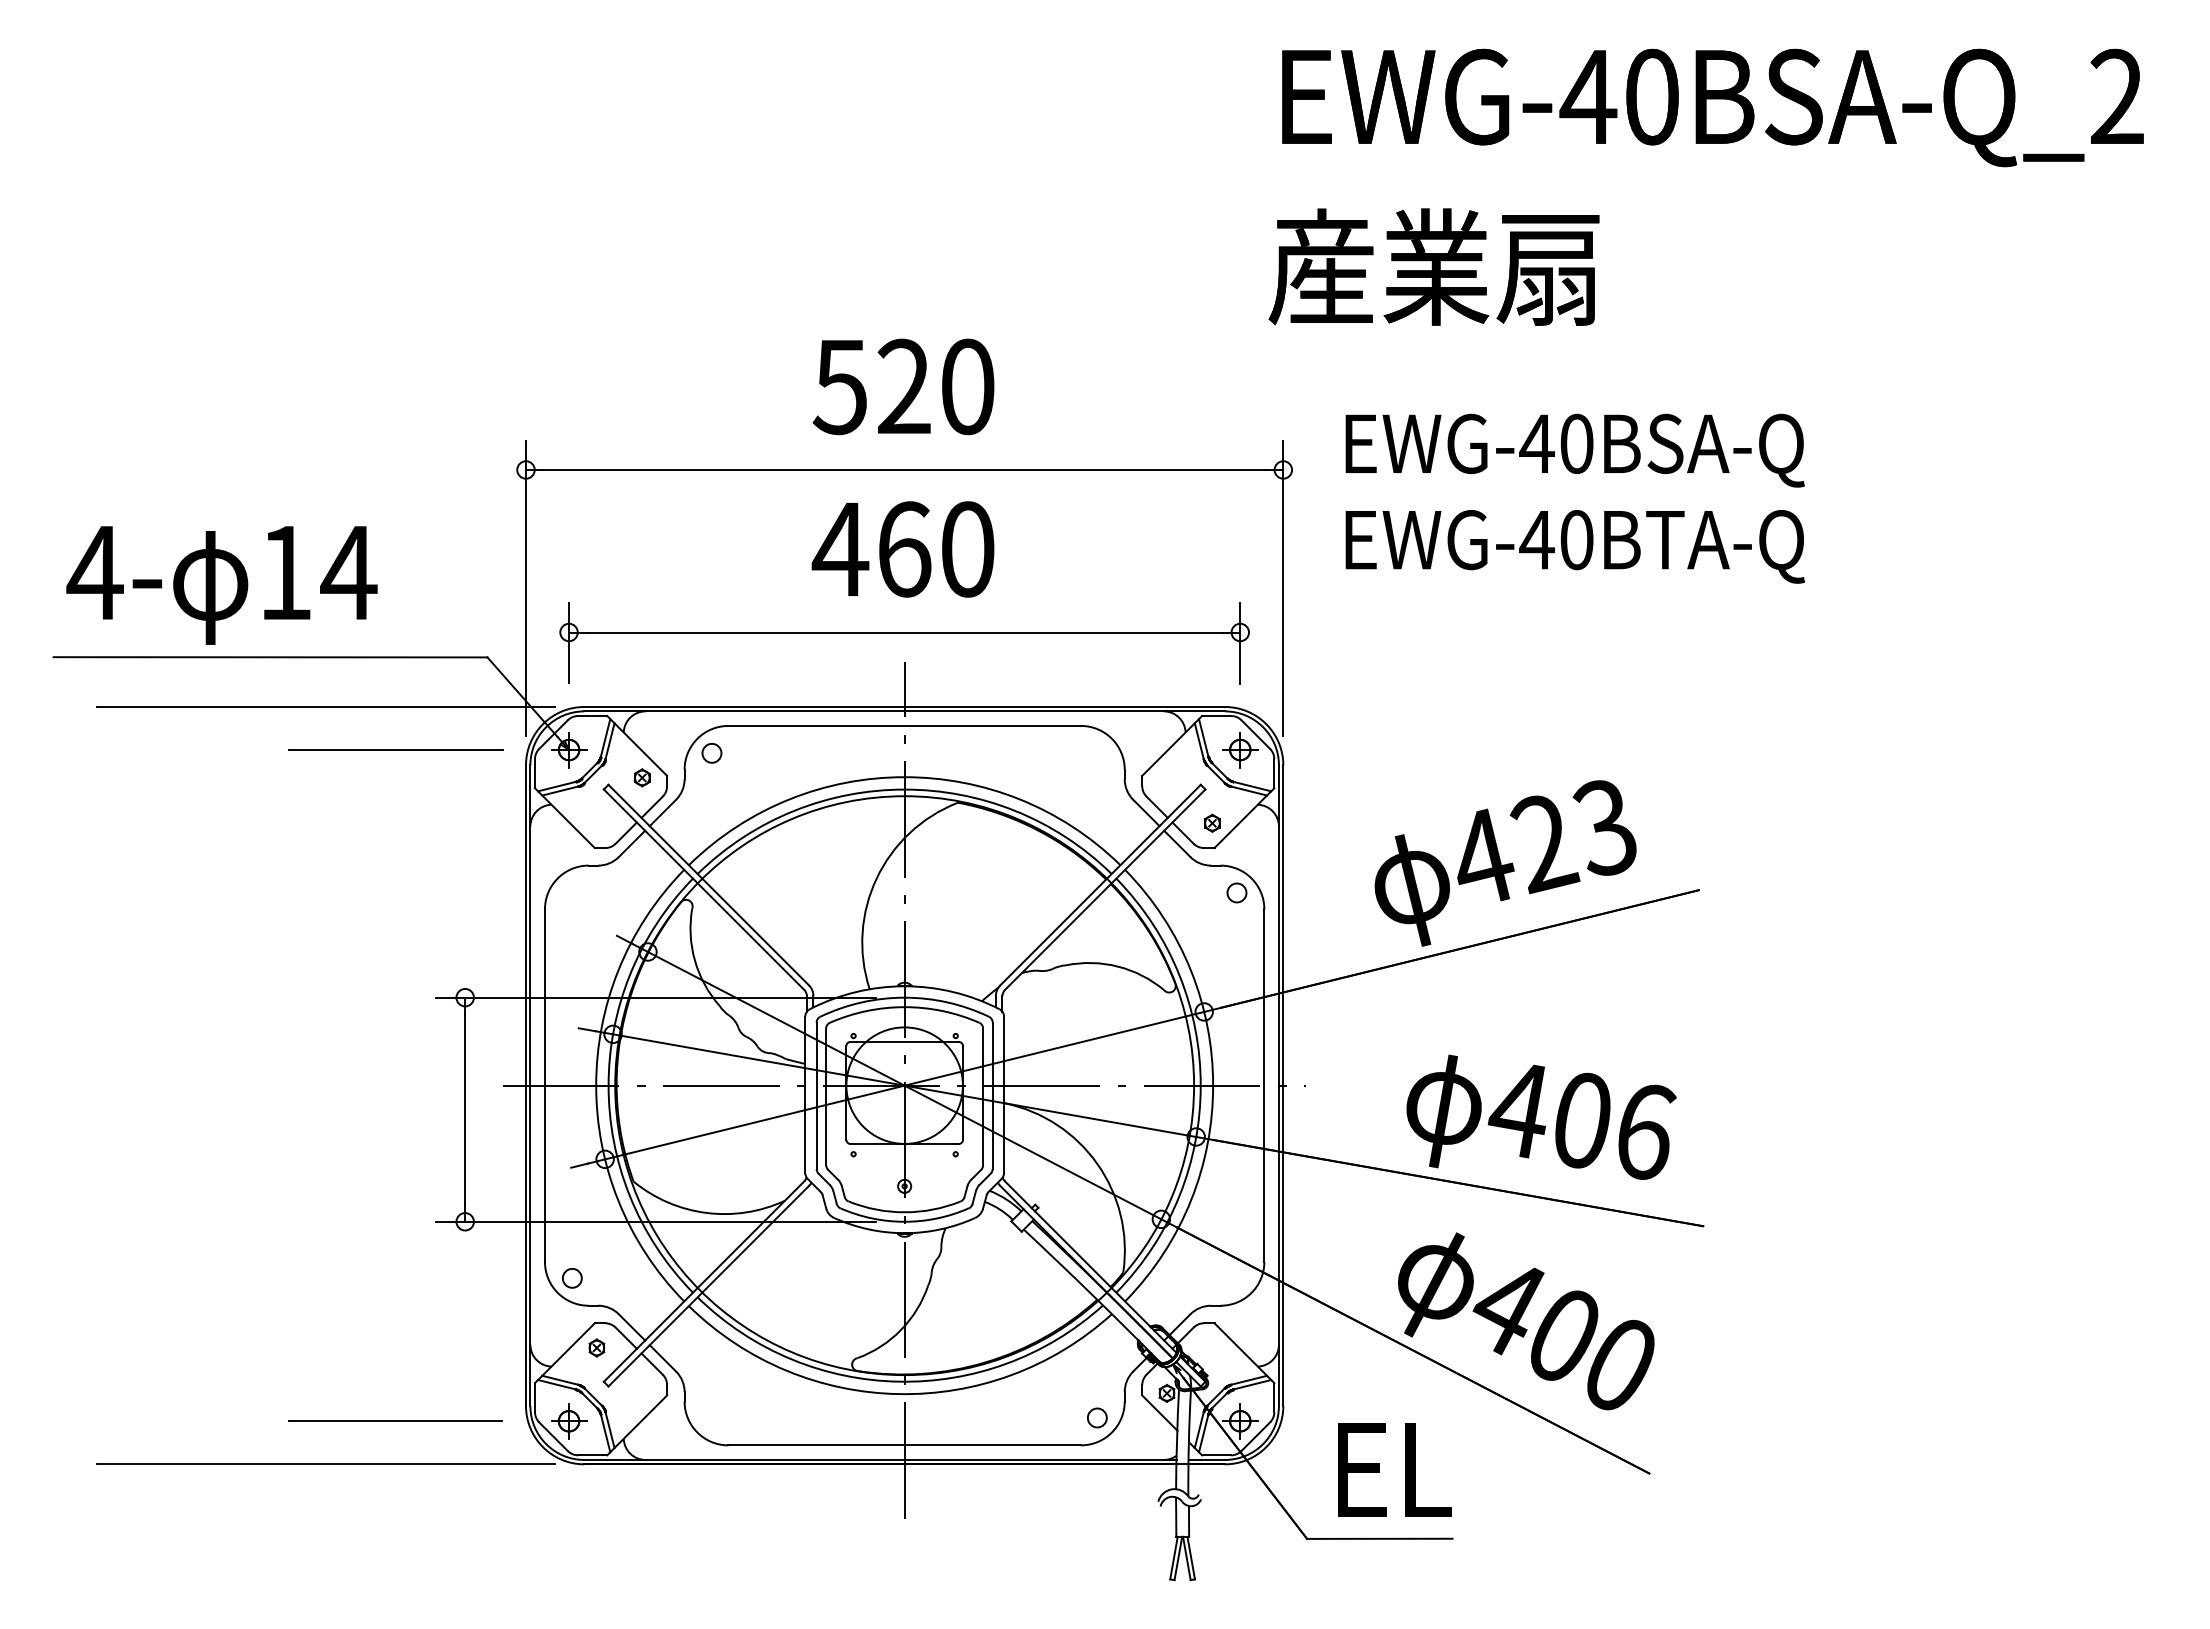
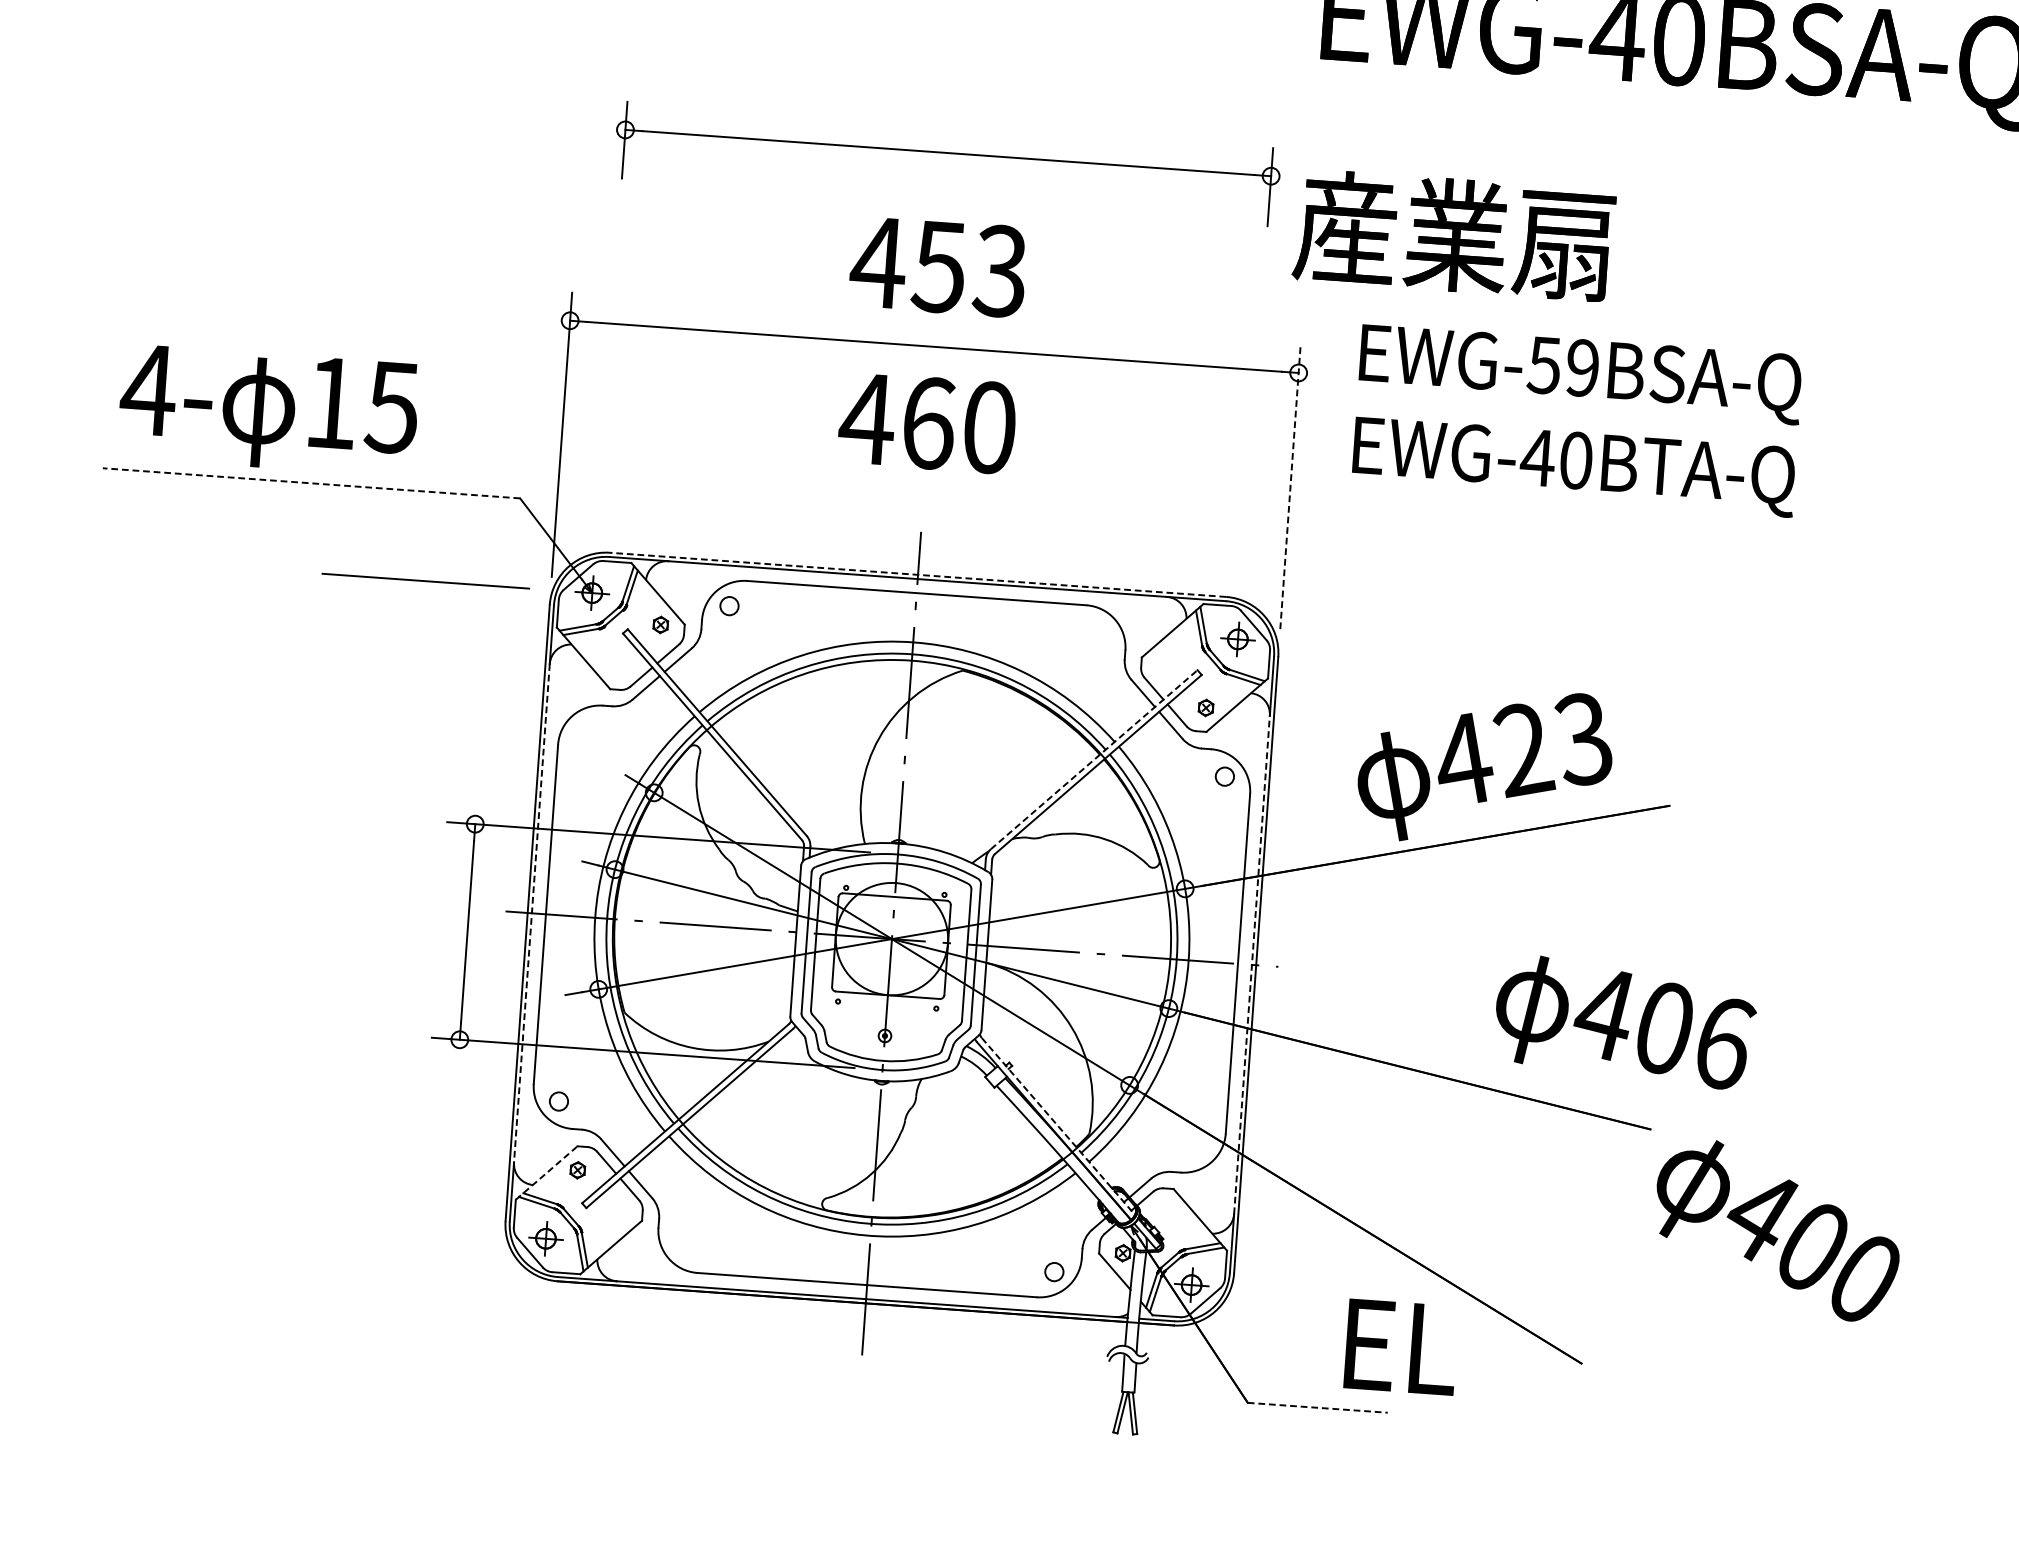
text: (1433, 266) -> (1453, 234), moved
text: (902, 386) -> (938, 266), 520 -> 453
text: (1556, 443) -> (1563, 366), EWG-40BSA-Q -> EWG-59BSA-Q
text: (348, 573) -> (392, 408), 14 -> 15
line: (1283, 588) -> (1290, 487), solid -> dashed
part: (904, 633) -> (948, 154), moved
line: (270, 657) -> (311, 483), solid -> dashed
line: (325, 706) -> (360, 534), removed
line: (904, 706) -> (917, 574), solid -> dashed
line: (1100, 885) -> (1094, 760), solid -> dashed
line: (1278, 1085) -> (1251, 964), solid -> dashed
line: (530, 1086) -> (531, 914), solid -> dashed
text: (1541, 1116) -> (1625, 1021), moved
line: (1091, 1267) -> (1059, 1126), solid -> dashed
text: (1526, 1321) -> (1777, 1230), moved
line: (565, 1352) -> (547, 1172), solid -> dashed
line: (395, 1421) -> (379, 1227), removed
line: (325, 1464) -> (308, 1263), removed
text: (1394, 1469) -> (1401, 1346), moved
line: (1379, 1538) -> (1317, 1407), solid -> dashed

